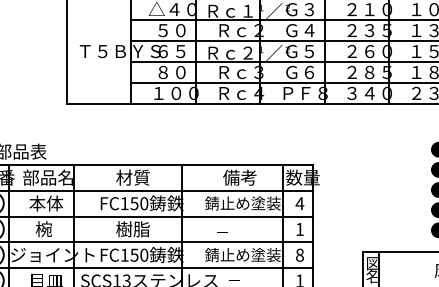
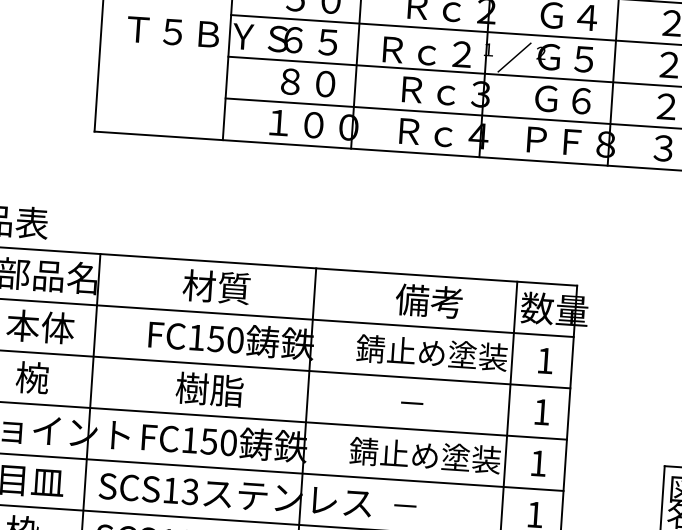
text: (299, 203) -> (544, 360), 4 -> 1
text: (222, 232) -> (411, 403), moved
text: (299, 254) -> (537, 461), 8 -> 1

